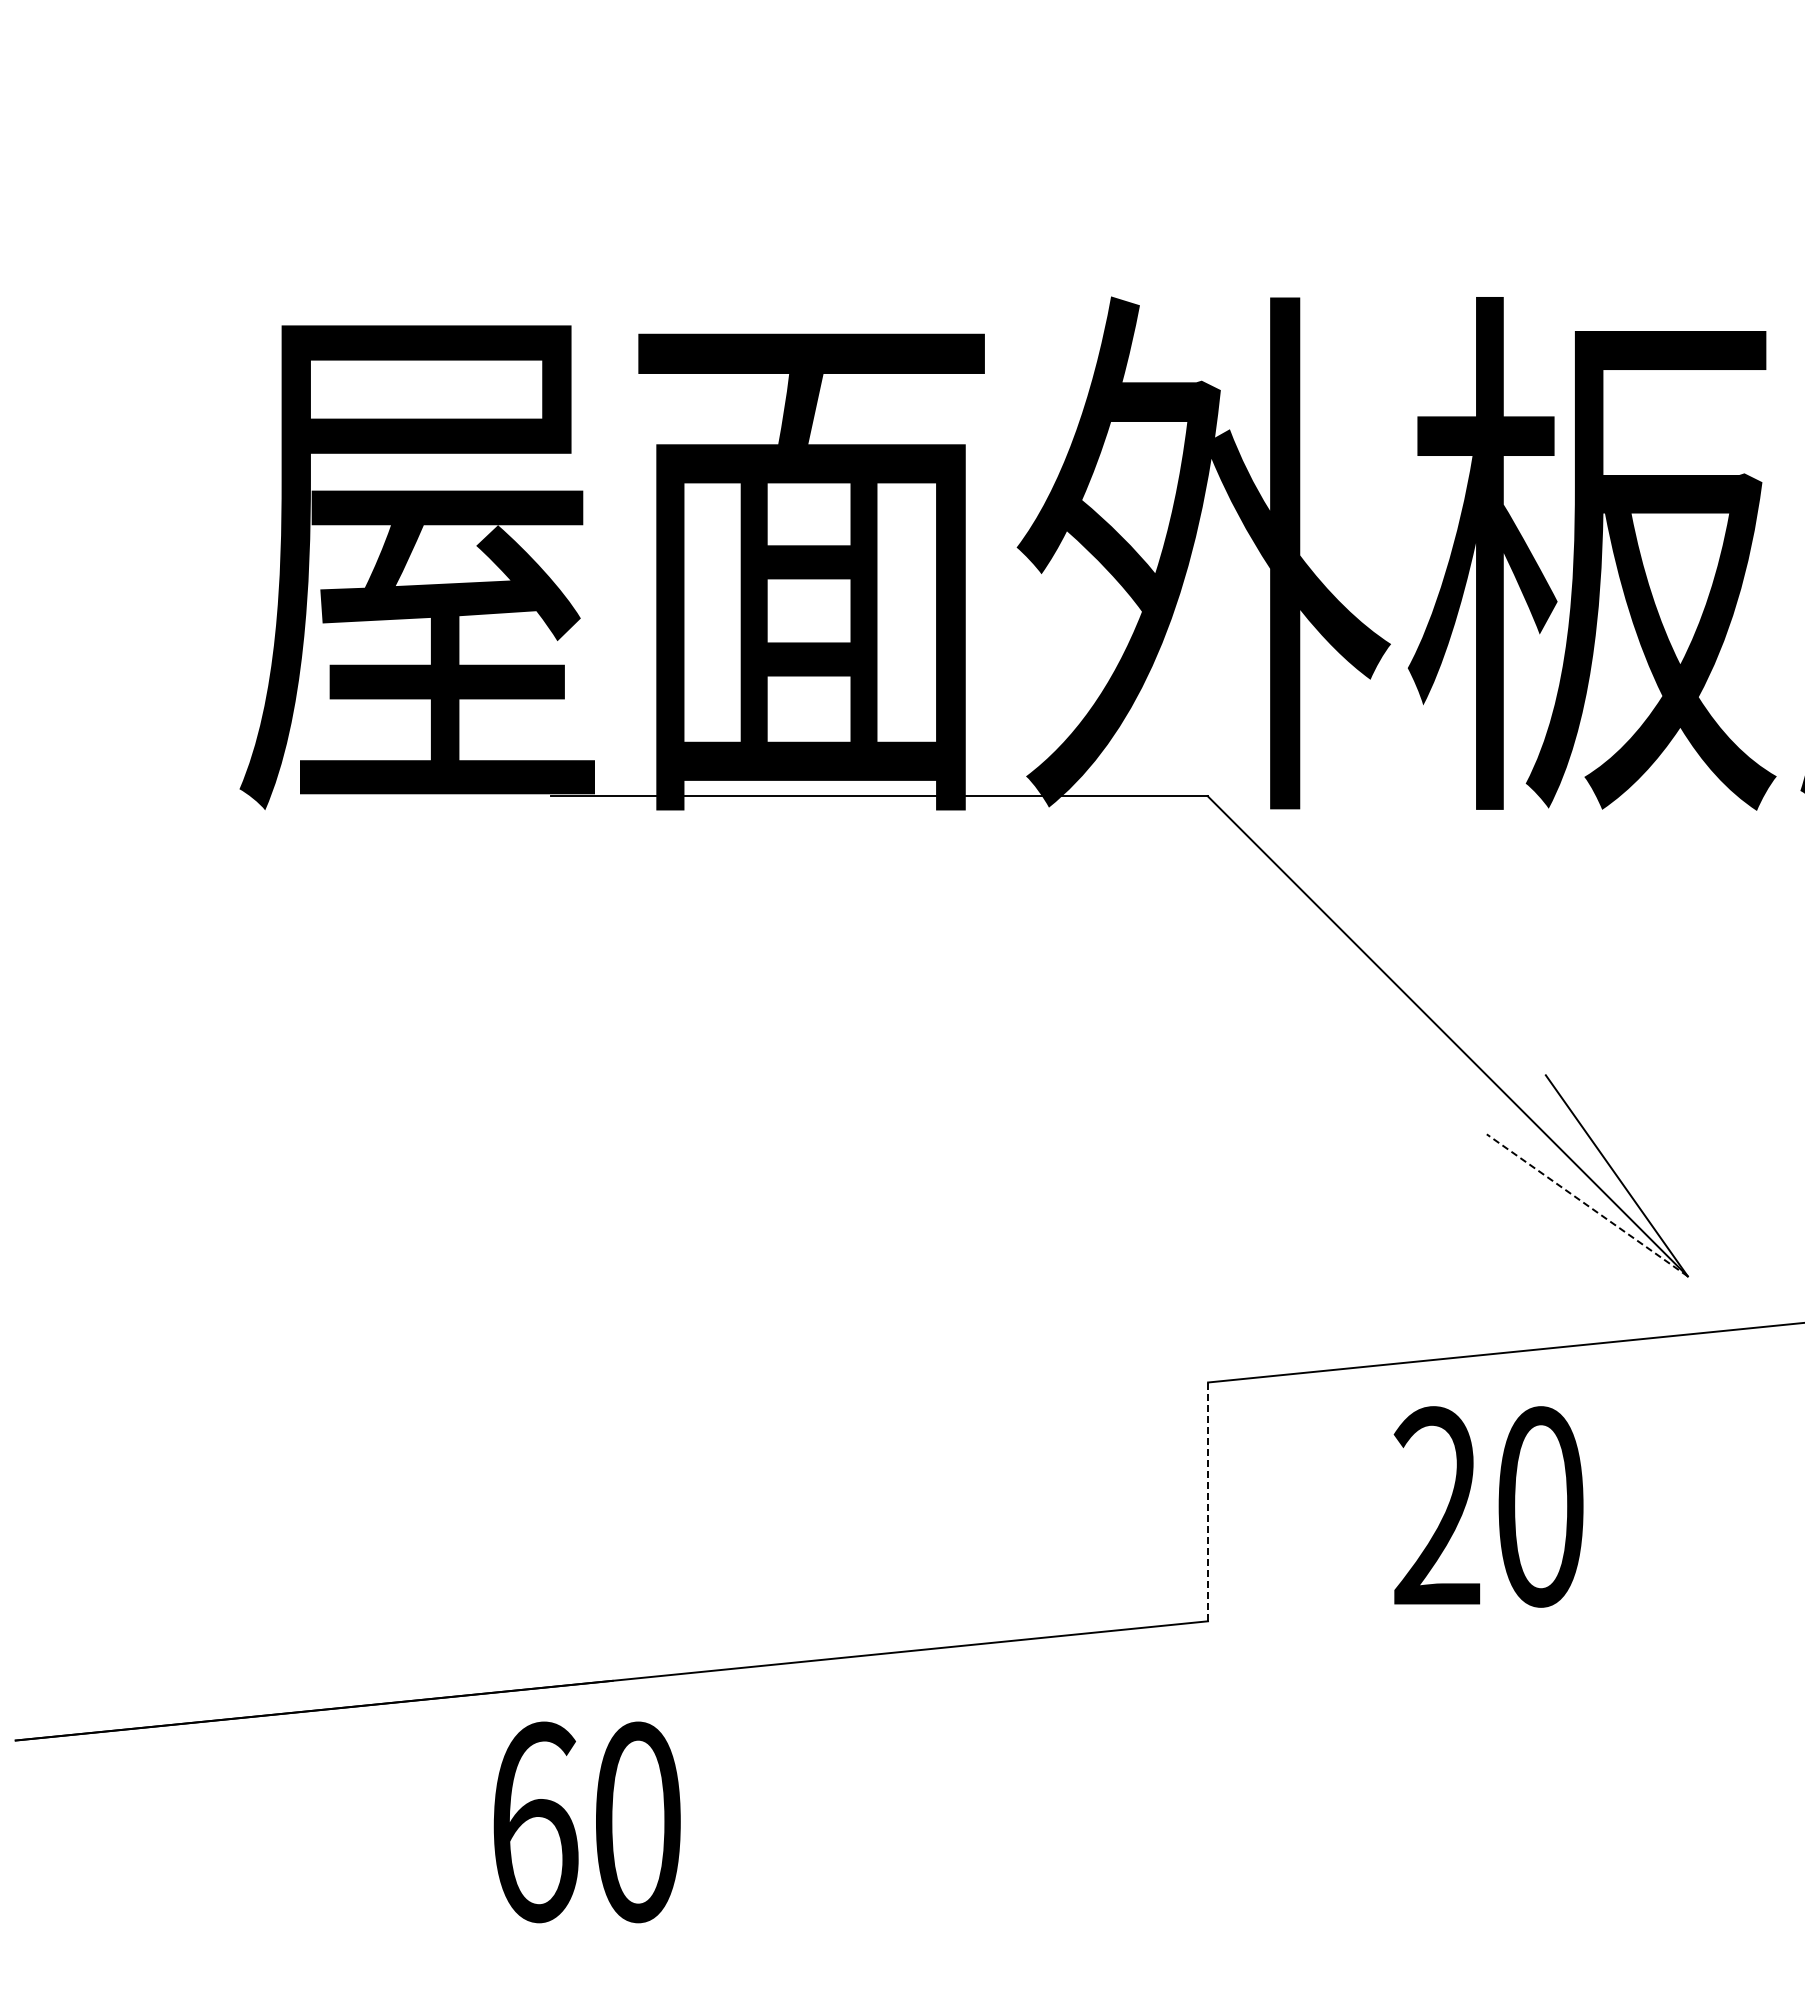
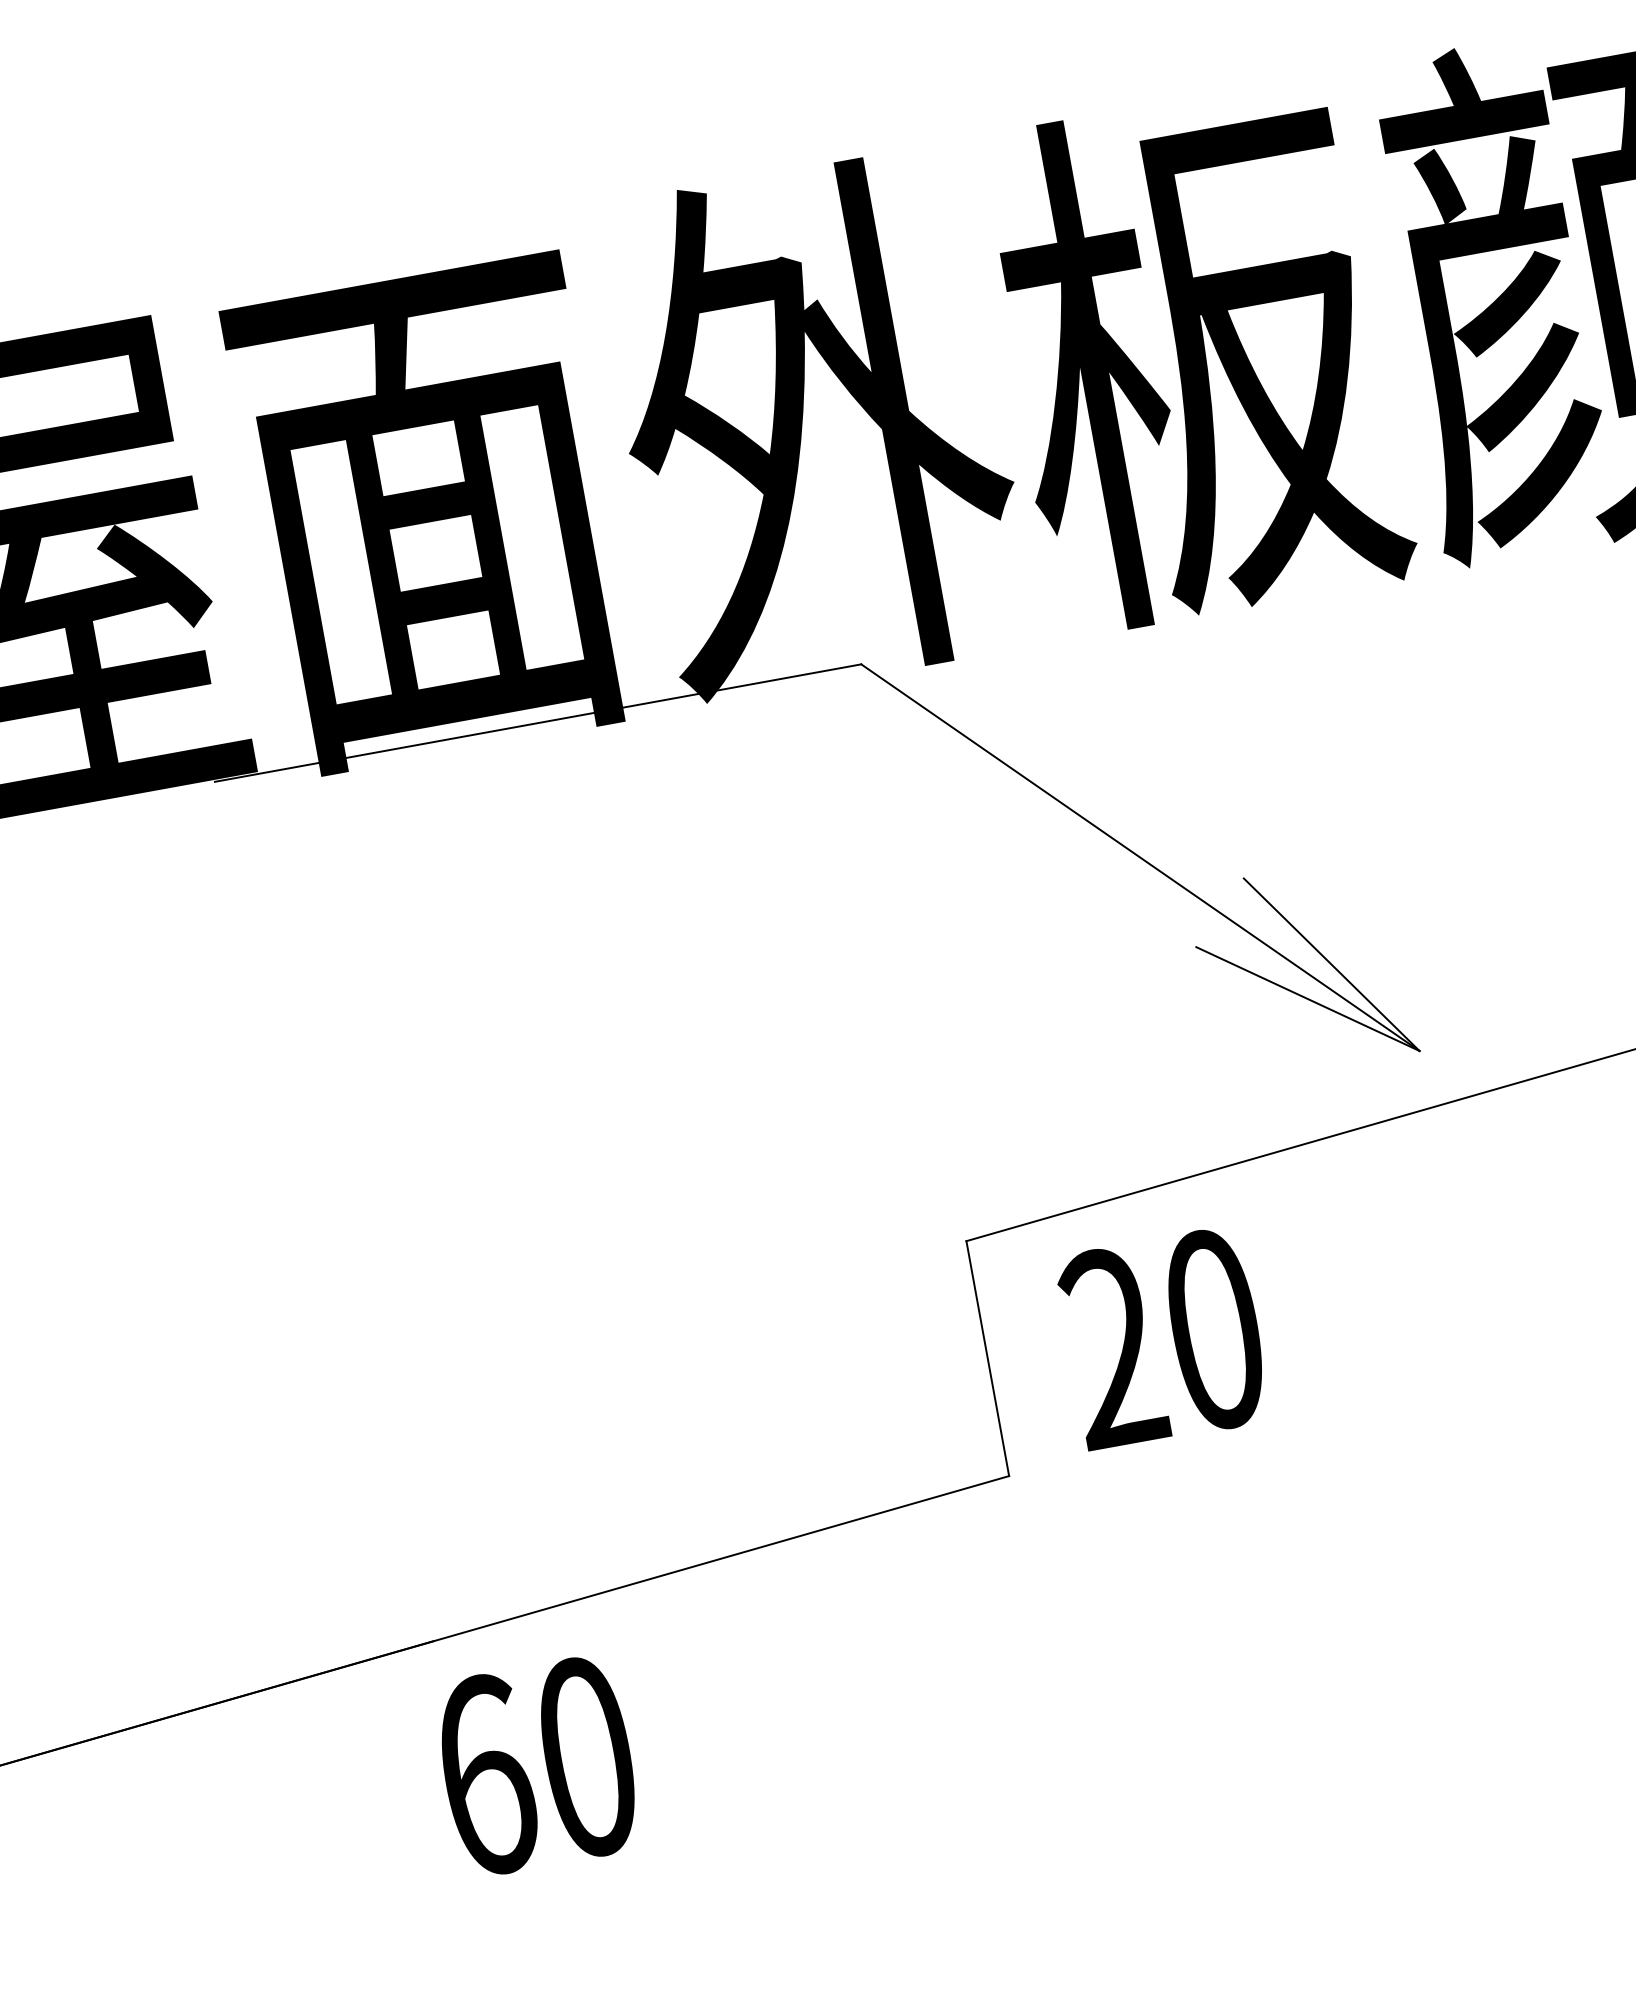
line: (1586, 1205) -> (1307, 999), dashed -> solid
line: (1208, 1501) -> (988, 1358), dashed -> solid
text: (1488, 1506) -> (1163, 1338), moved
text: (586, 1822) -> (536, 1766), moved

